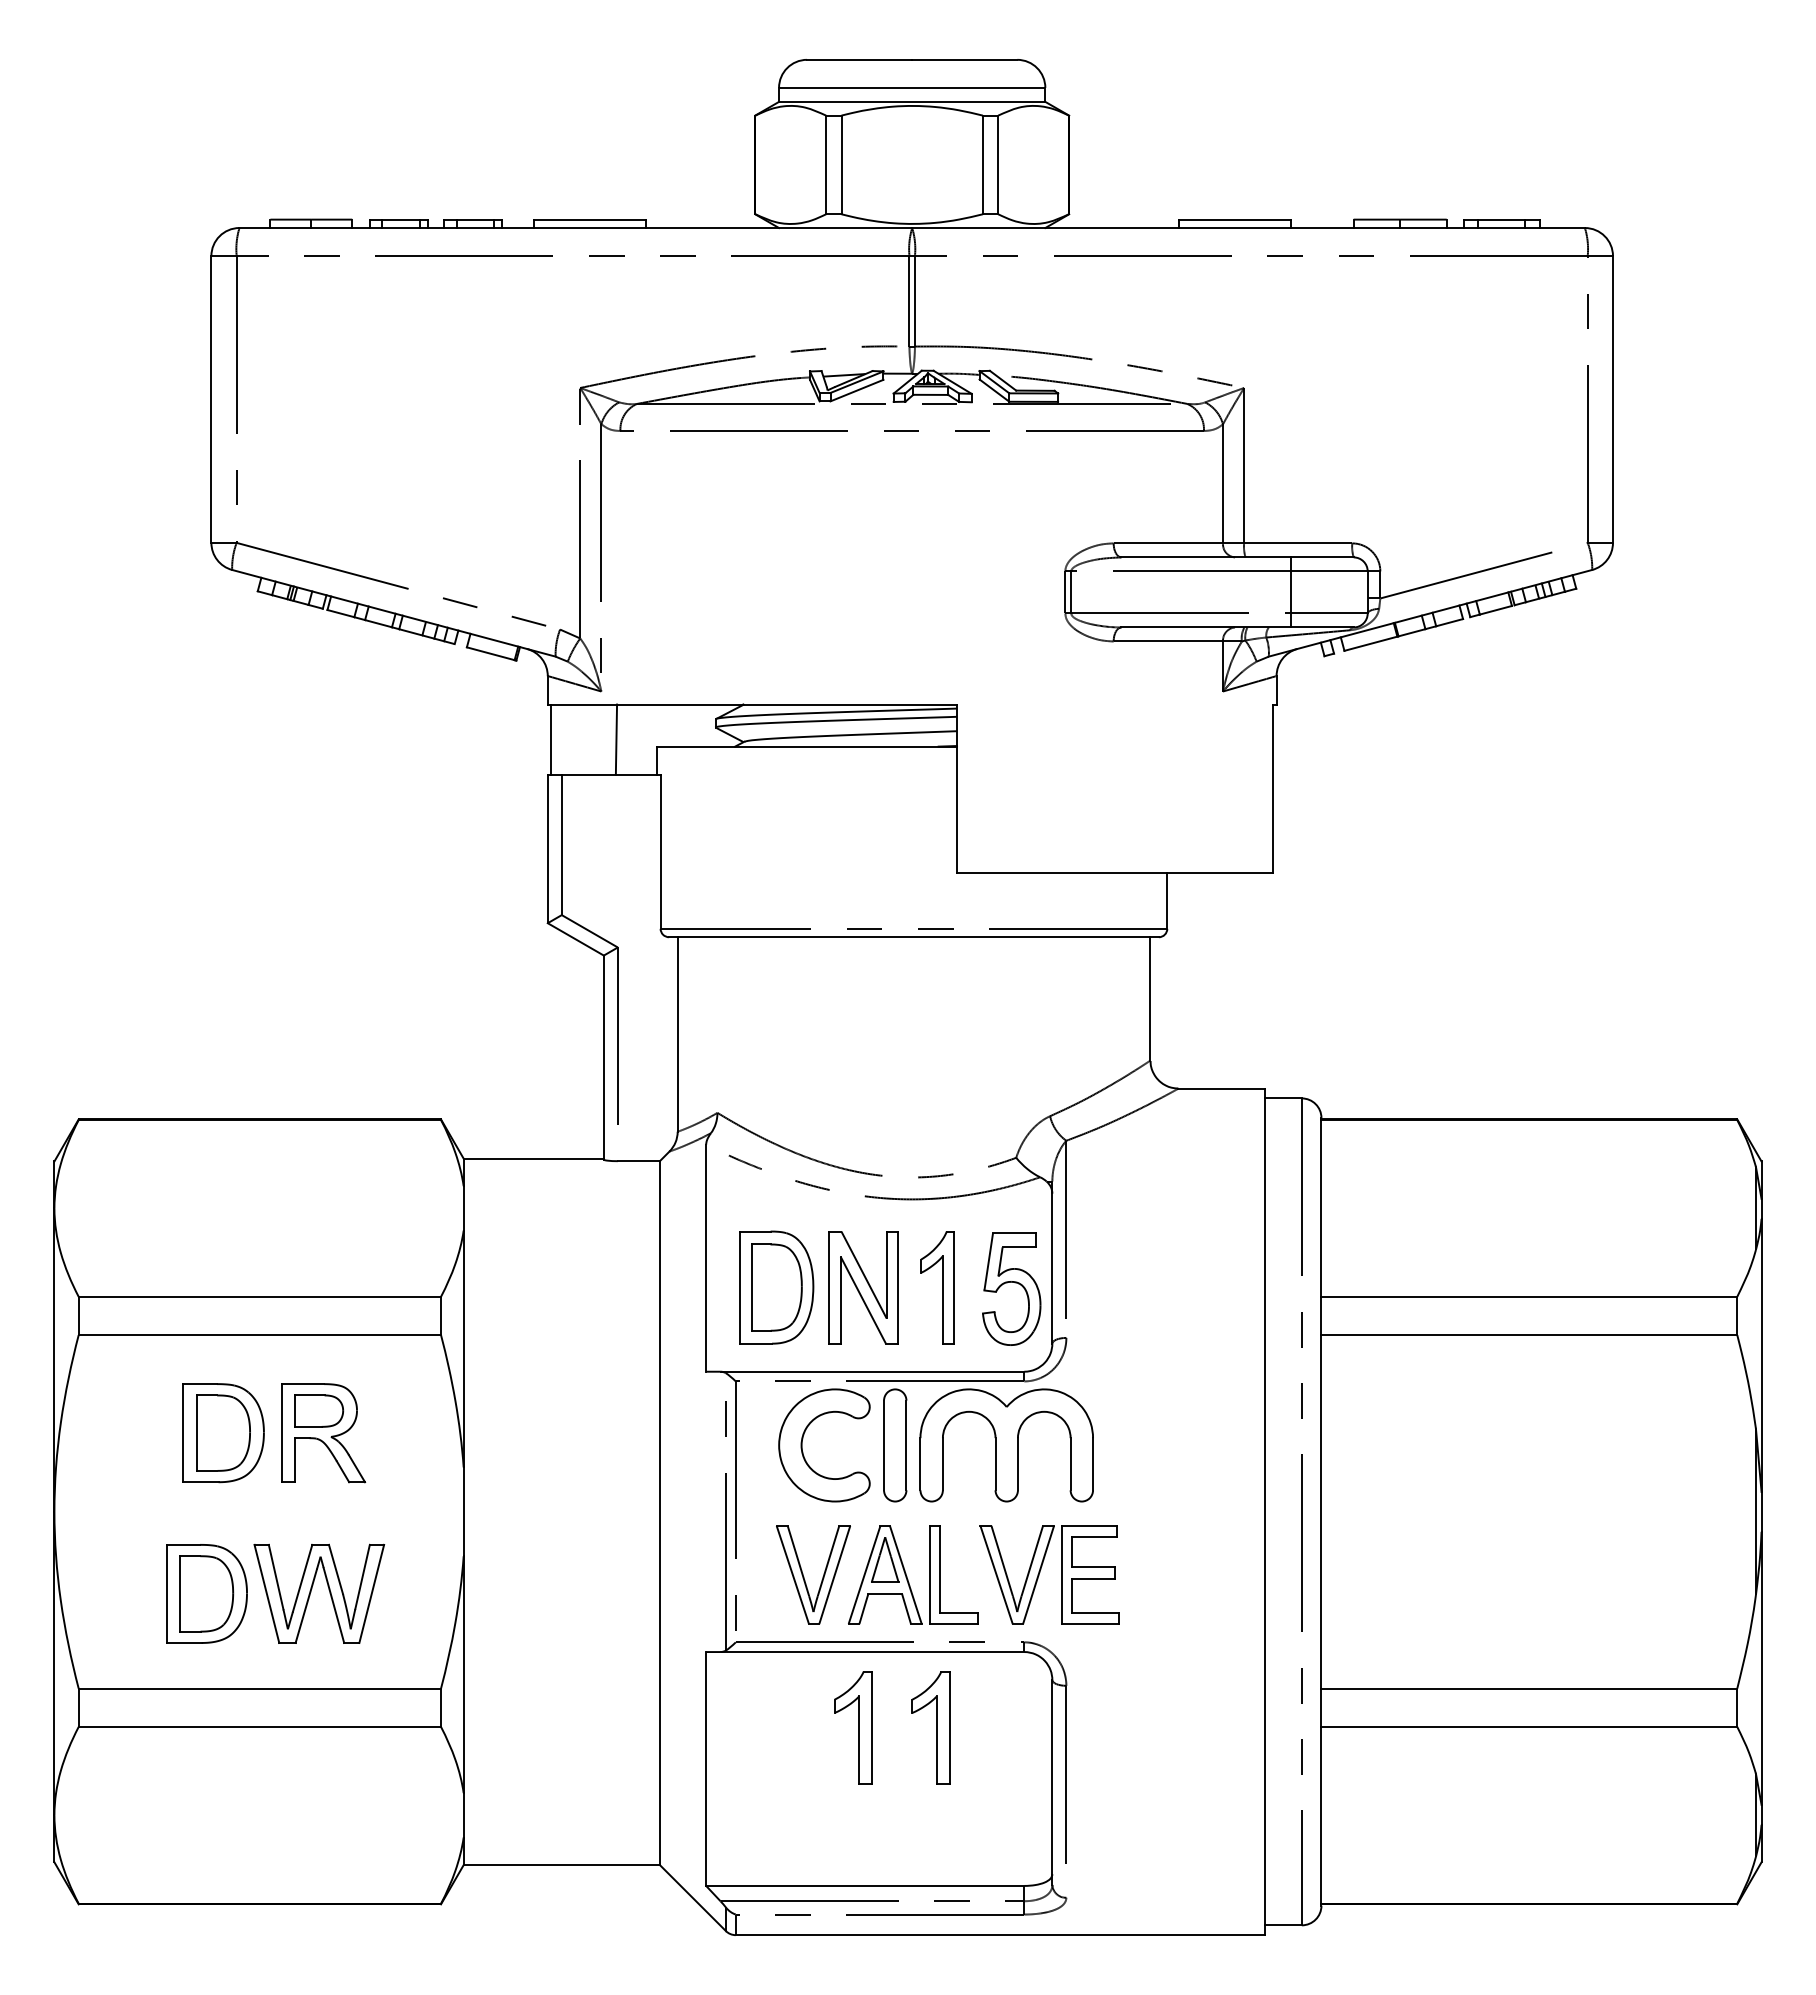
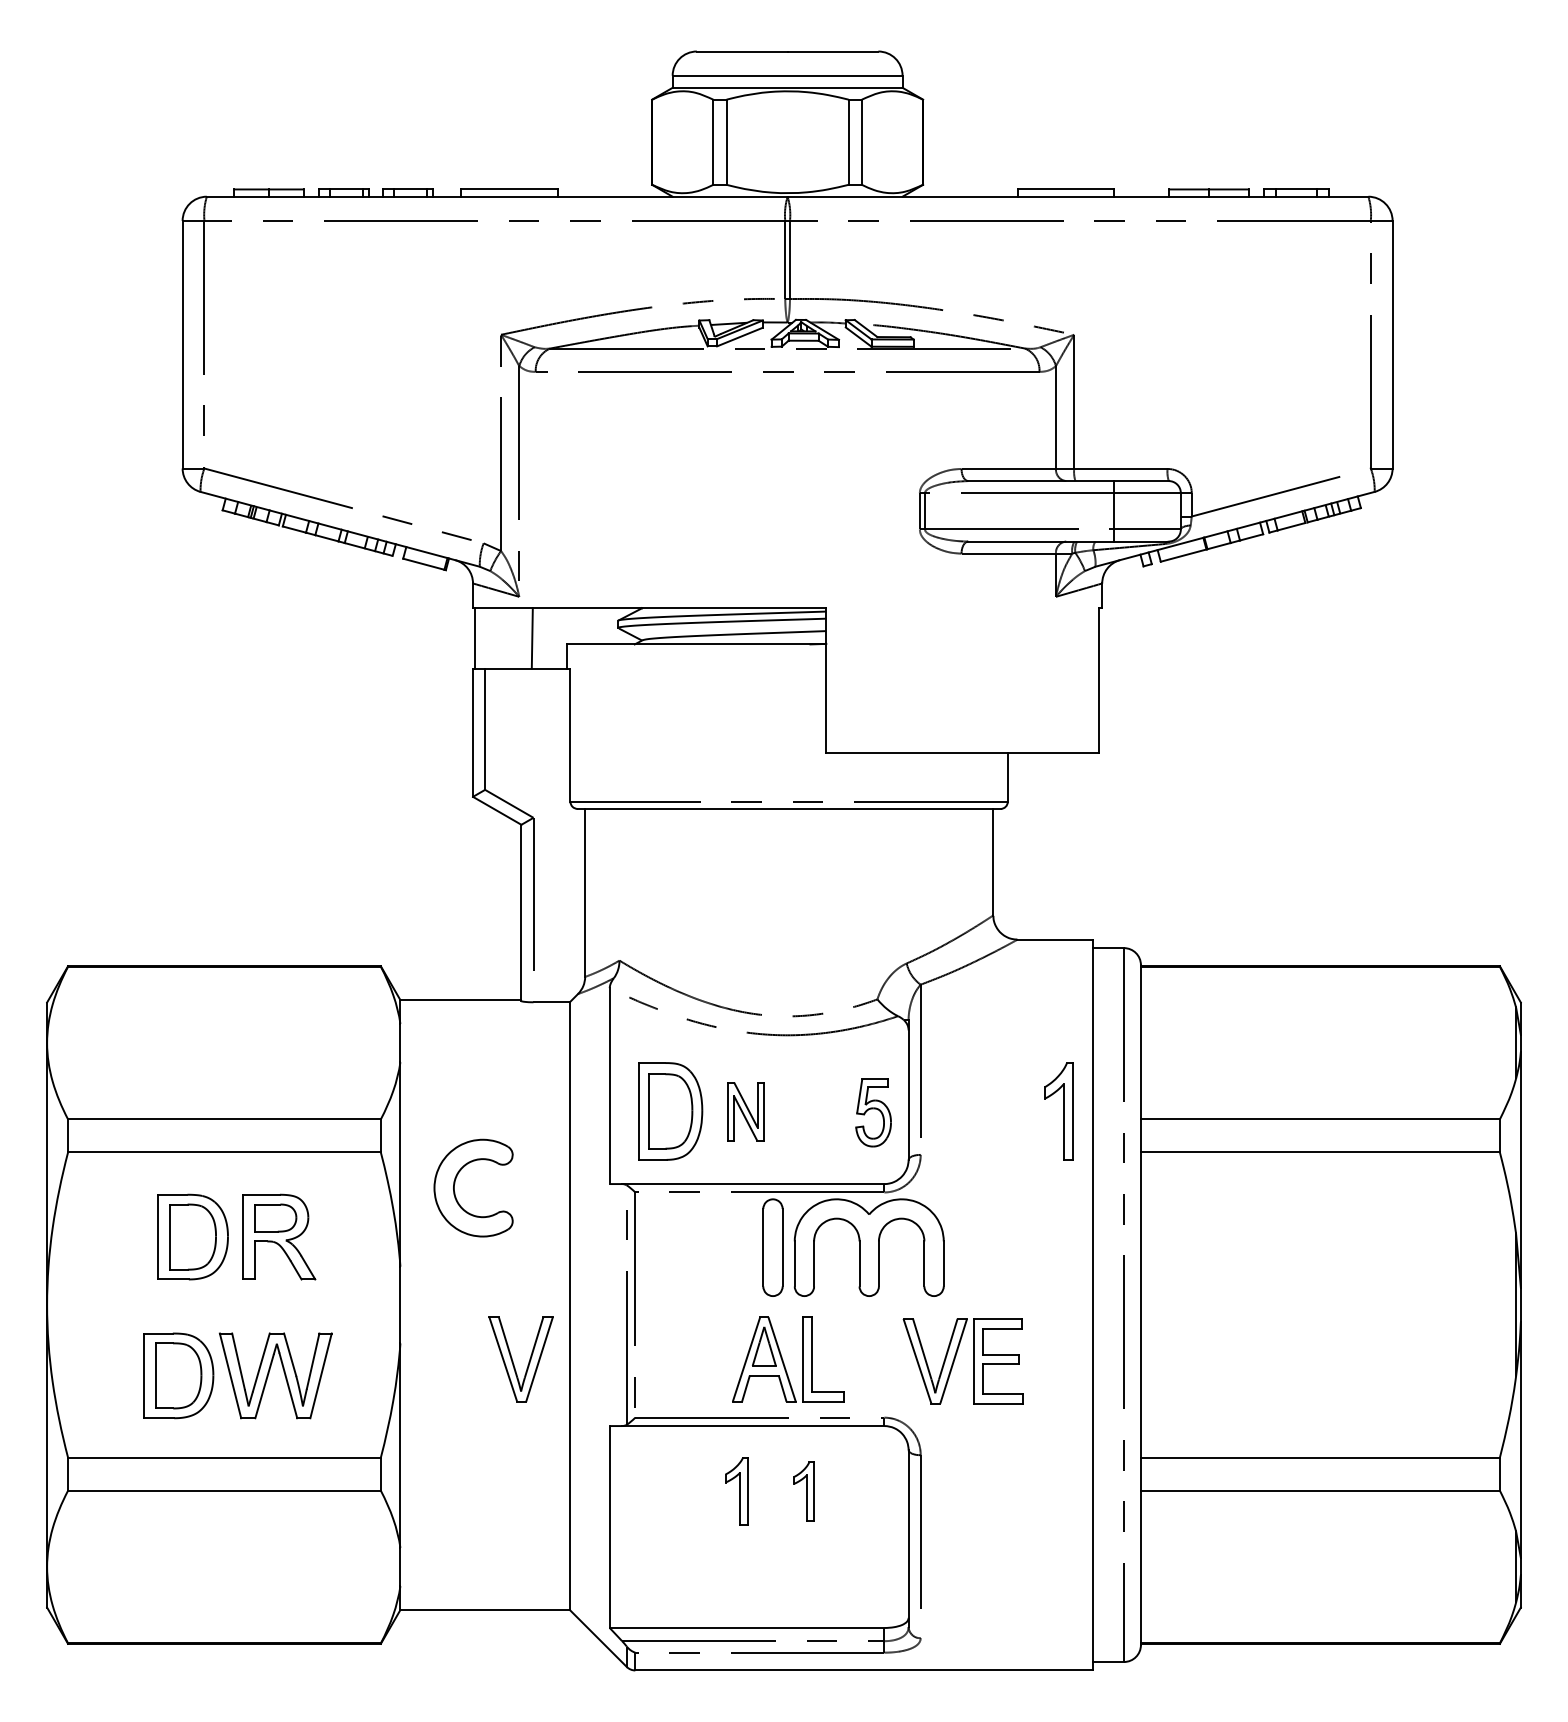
part: (863, 1287) -> (745, 1111), size x0.6
part: (937, 1287) -> (1058, 1111), moved
part: (1011, 1288) -> (873, 1112), size x0.7
part: (803, 1451) -> (455, 1193), moved
part: (1040, 1572) -> (955, 1359), moved
part: (804, 1576) -> (513, 1360), moved
part: (853, 1727) -> (736, 1491), size x0.7
part: (930, 1727) -> (803, 1491), size x0.6

